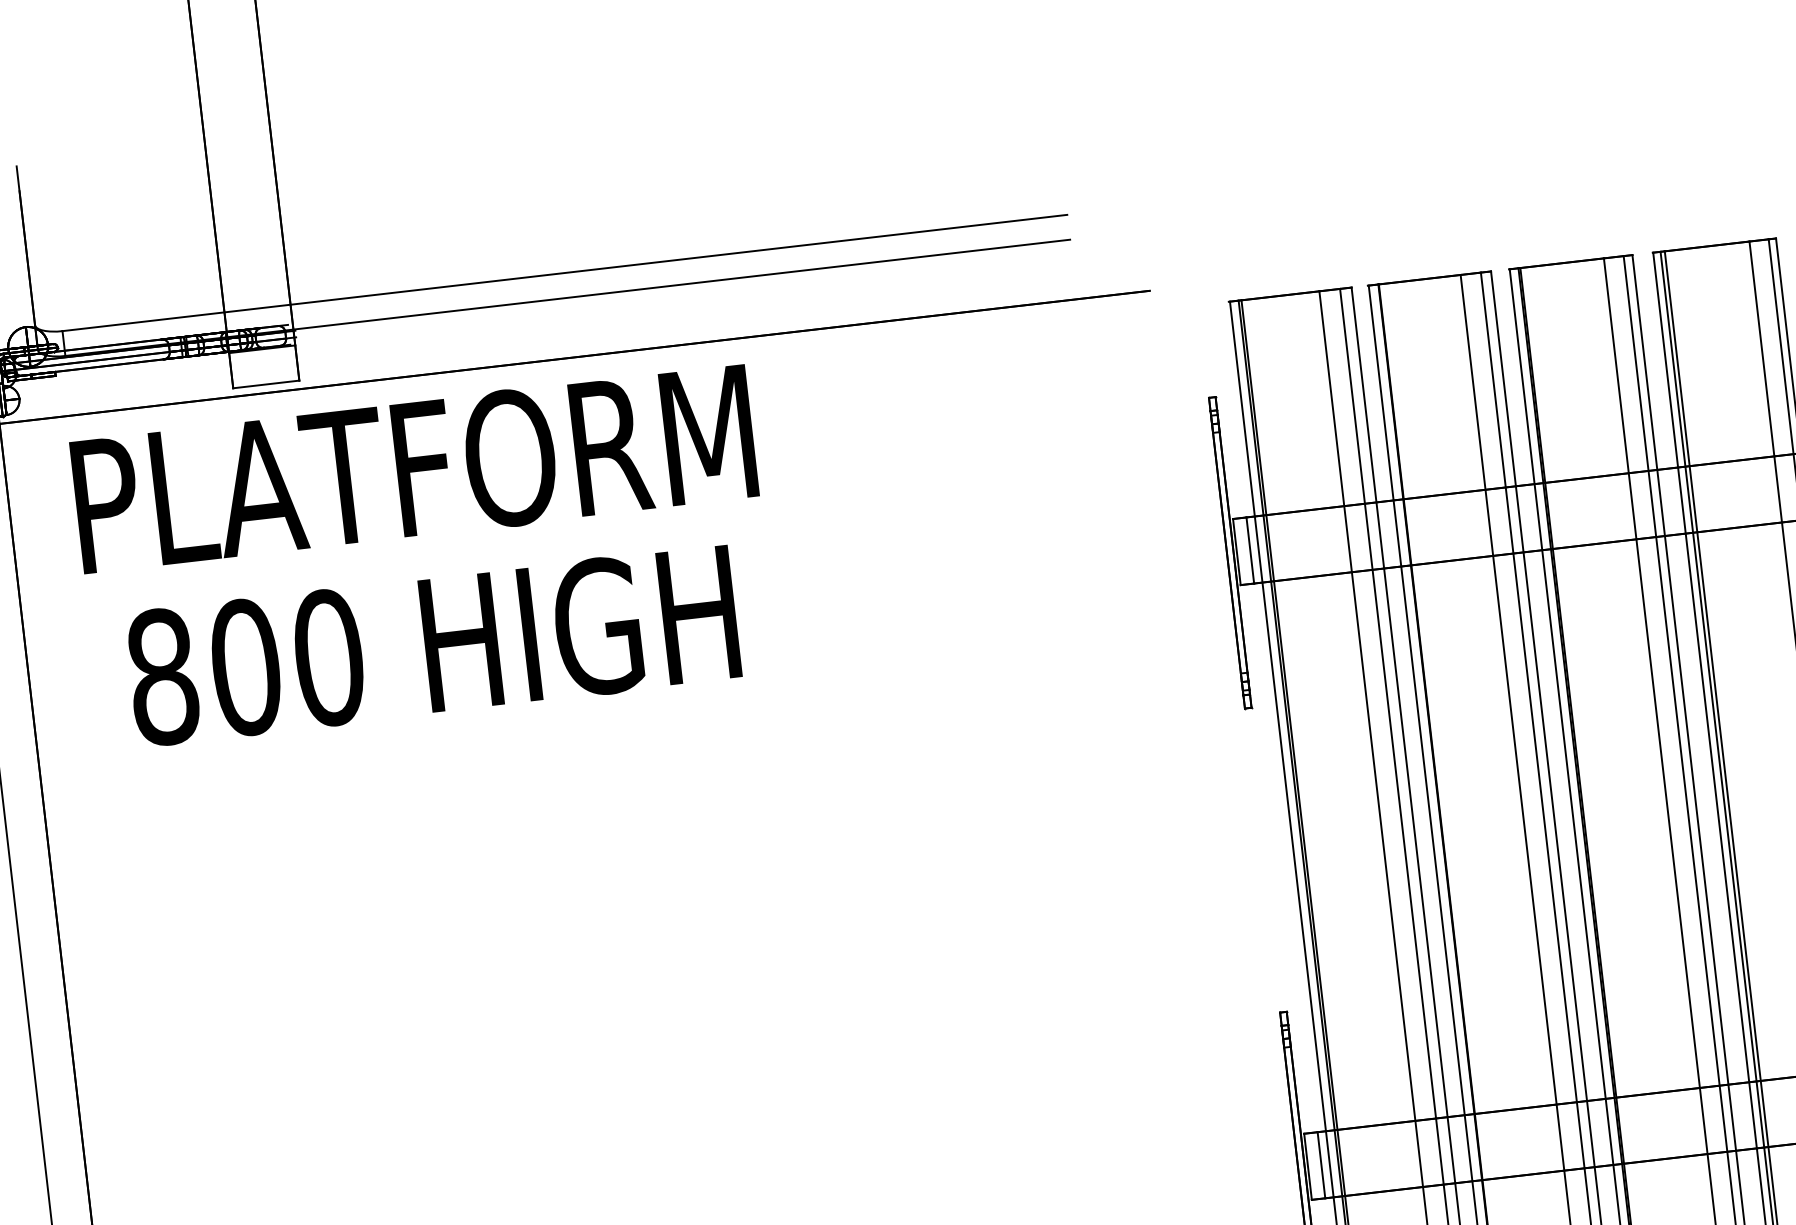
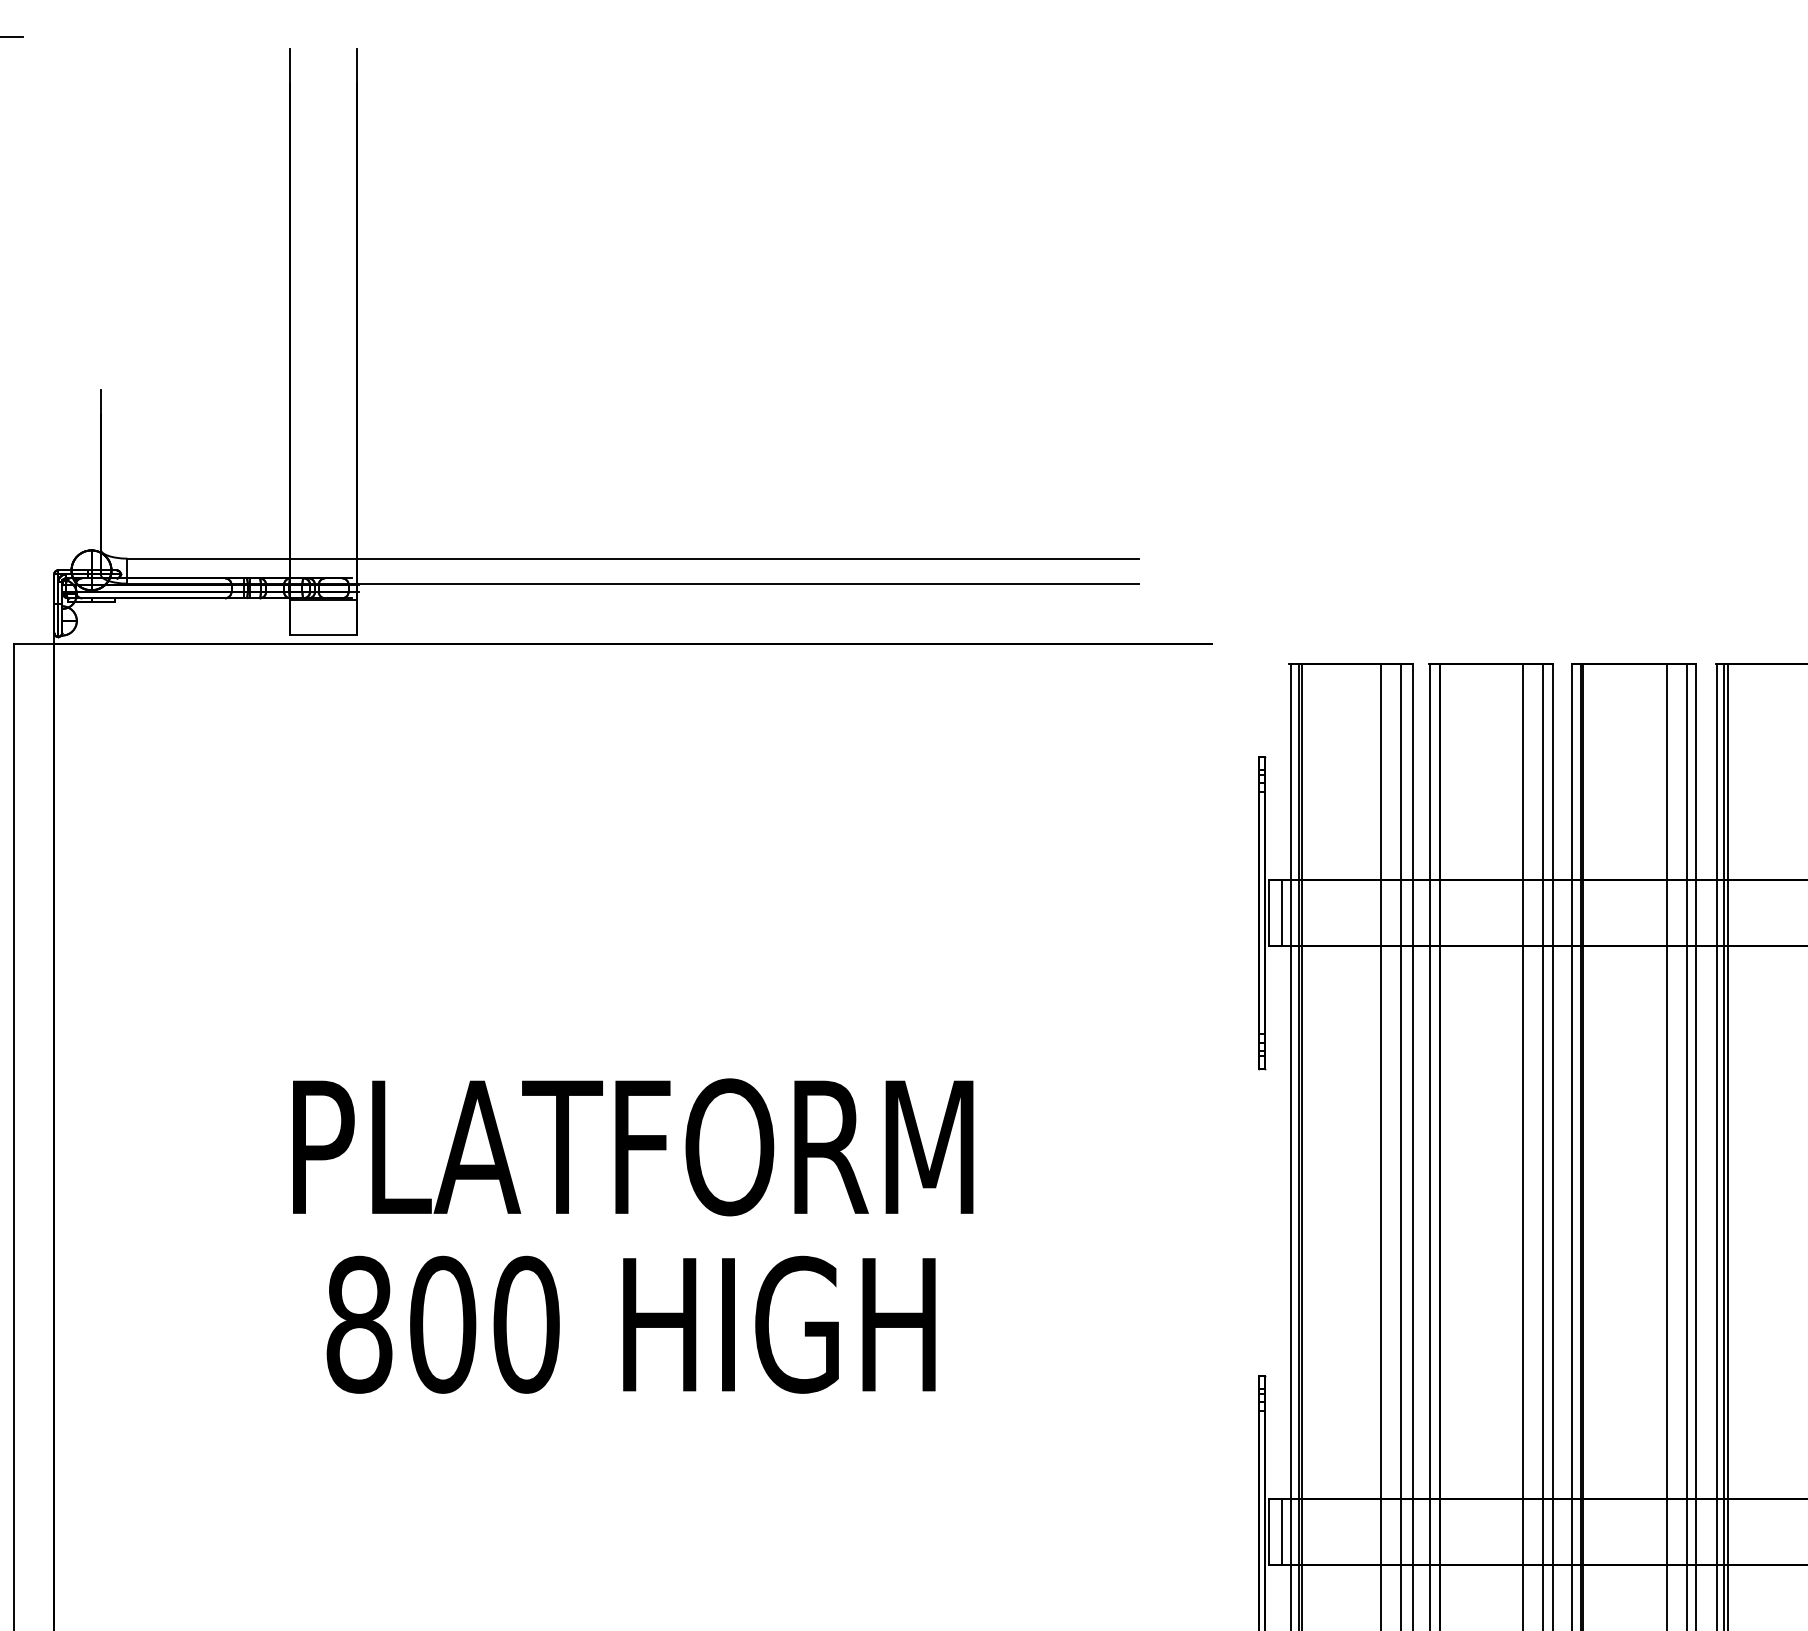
text: (424, 556) -> (633, 1235), moved

